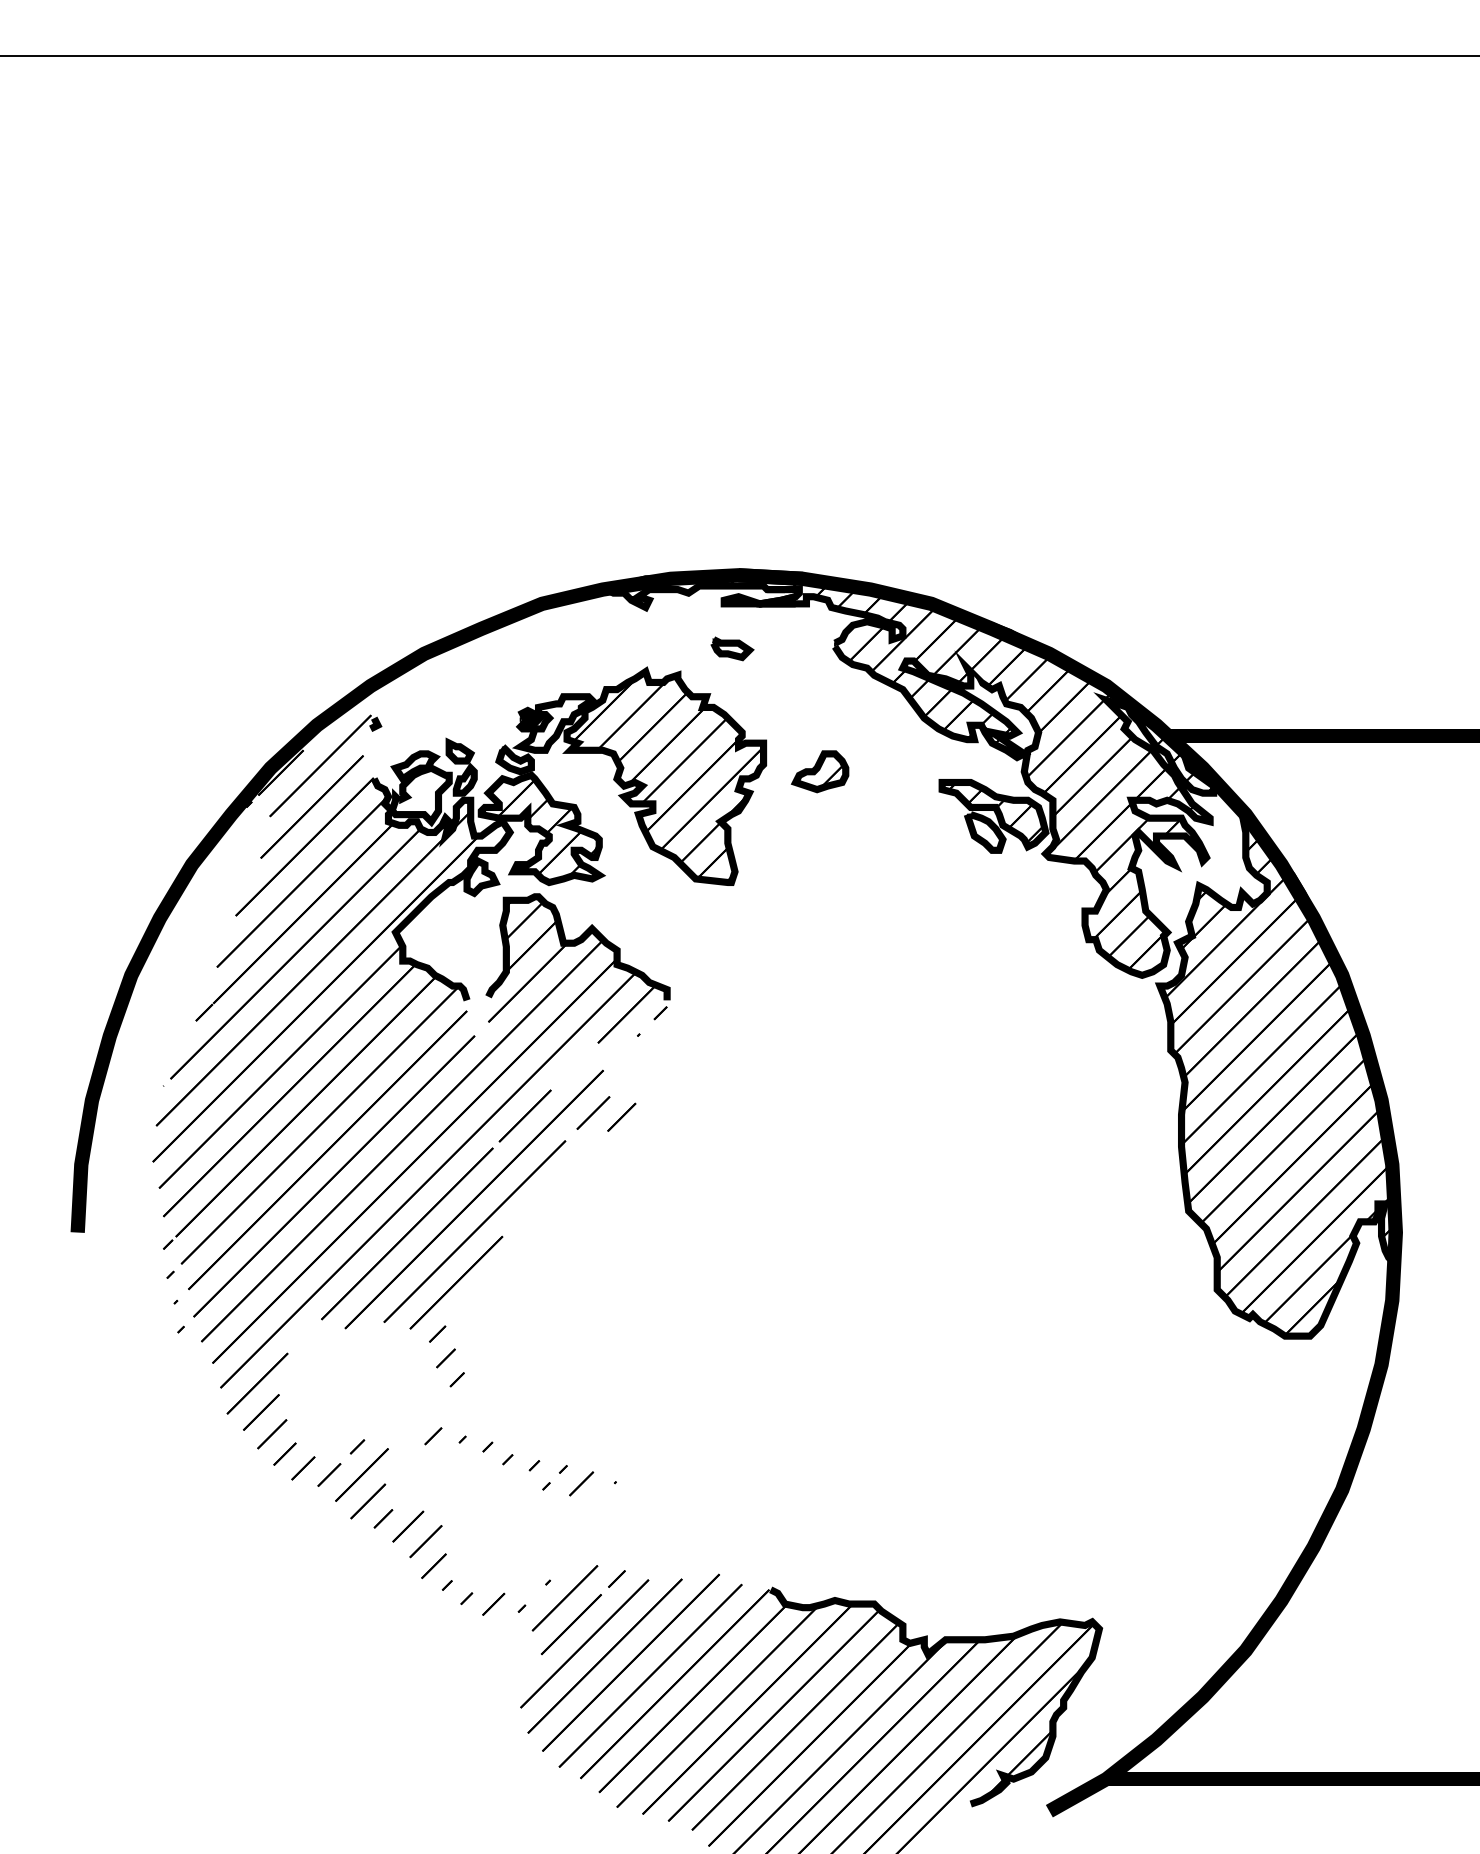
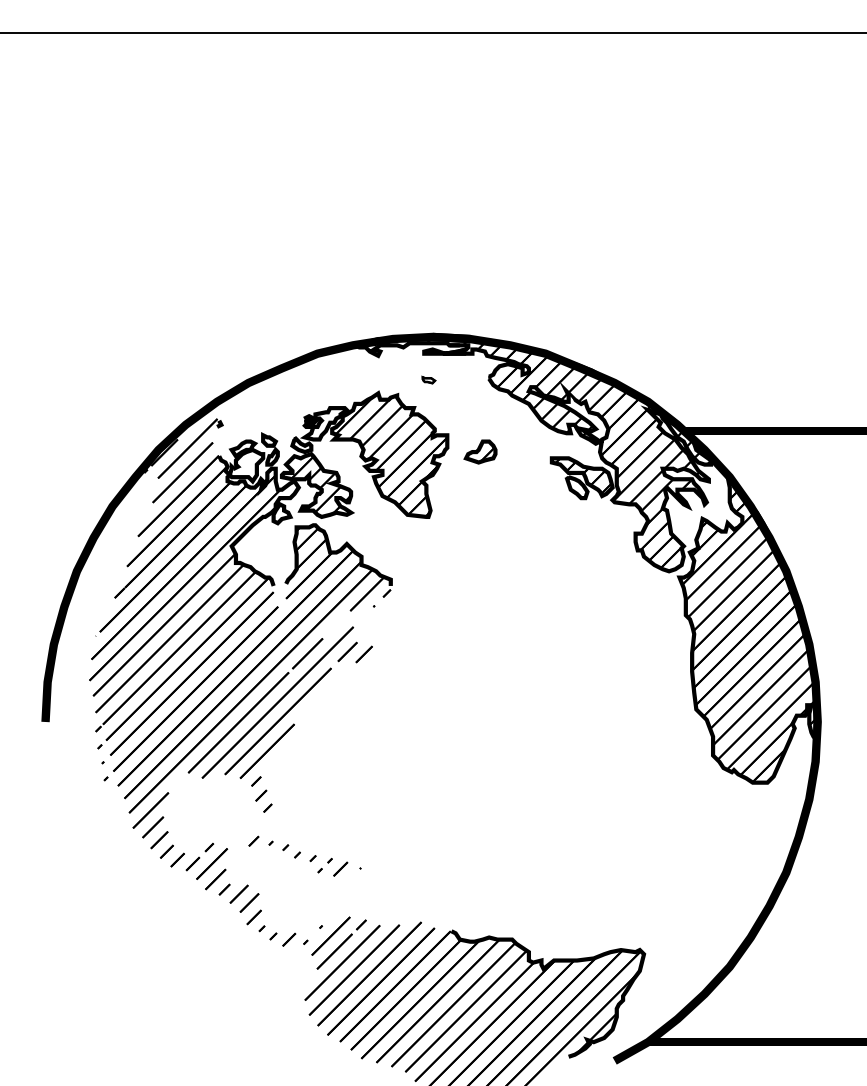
part: (731, 649) -> (428, 380), size x0.6

